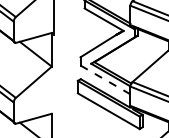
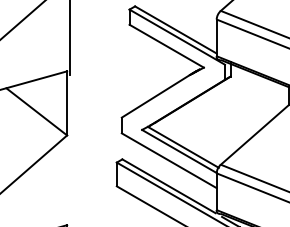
line: (105, 79) -> (169, 159), dashed -> solid

